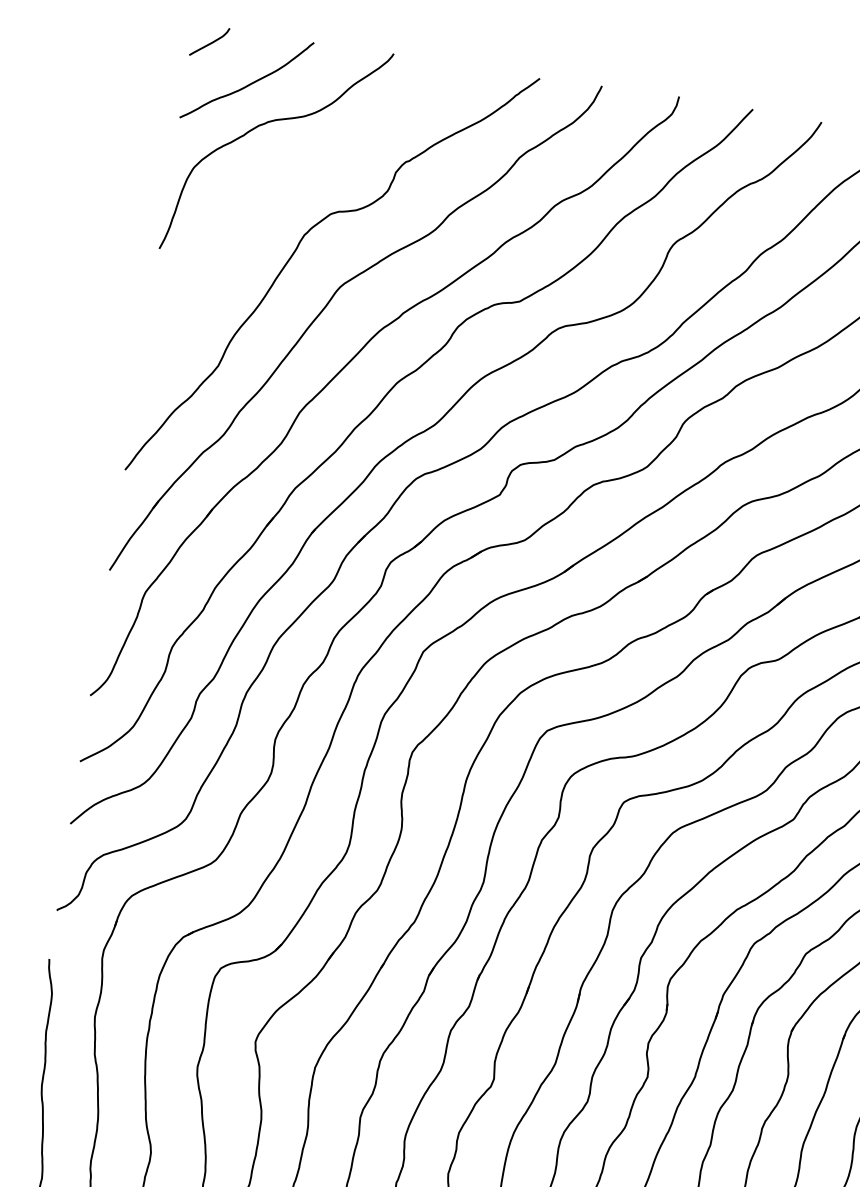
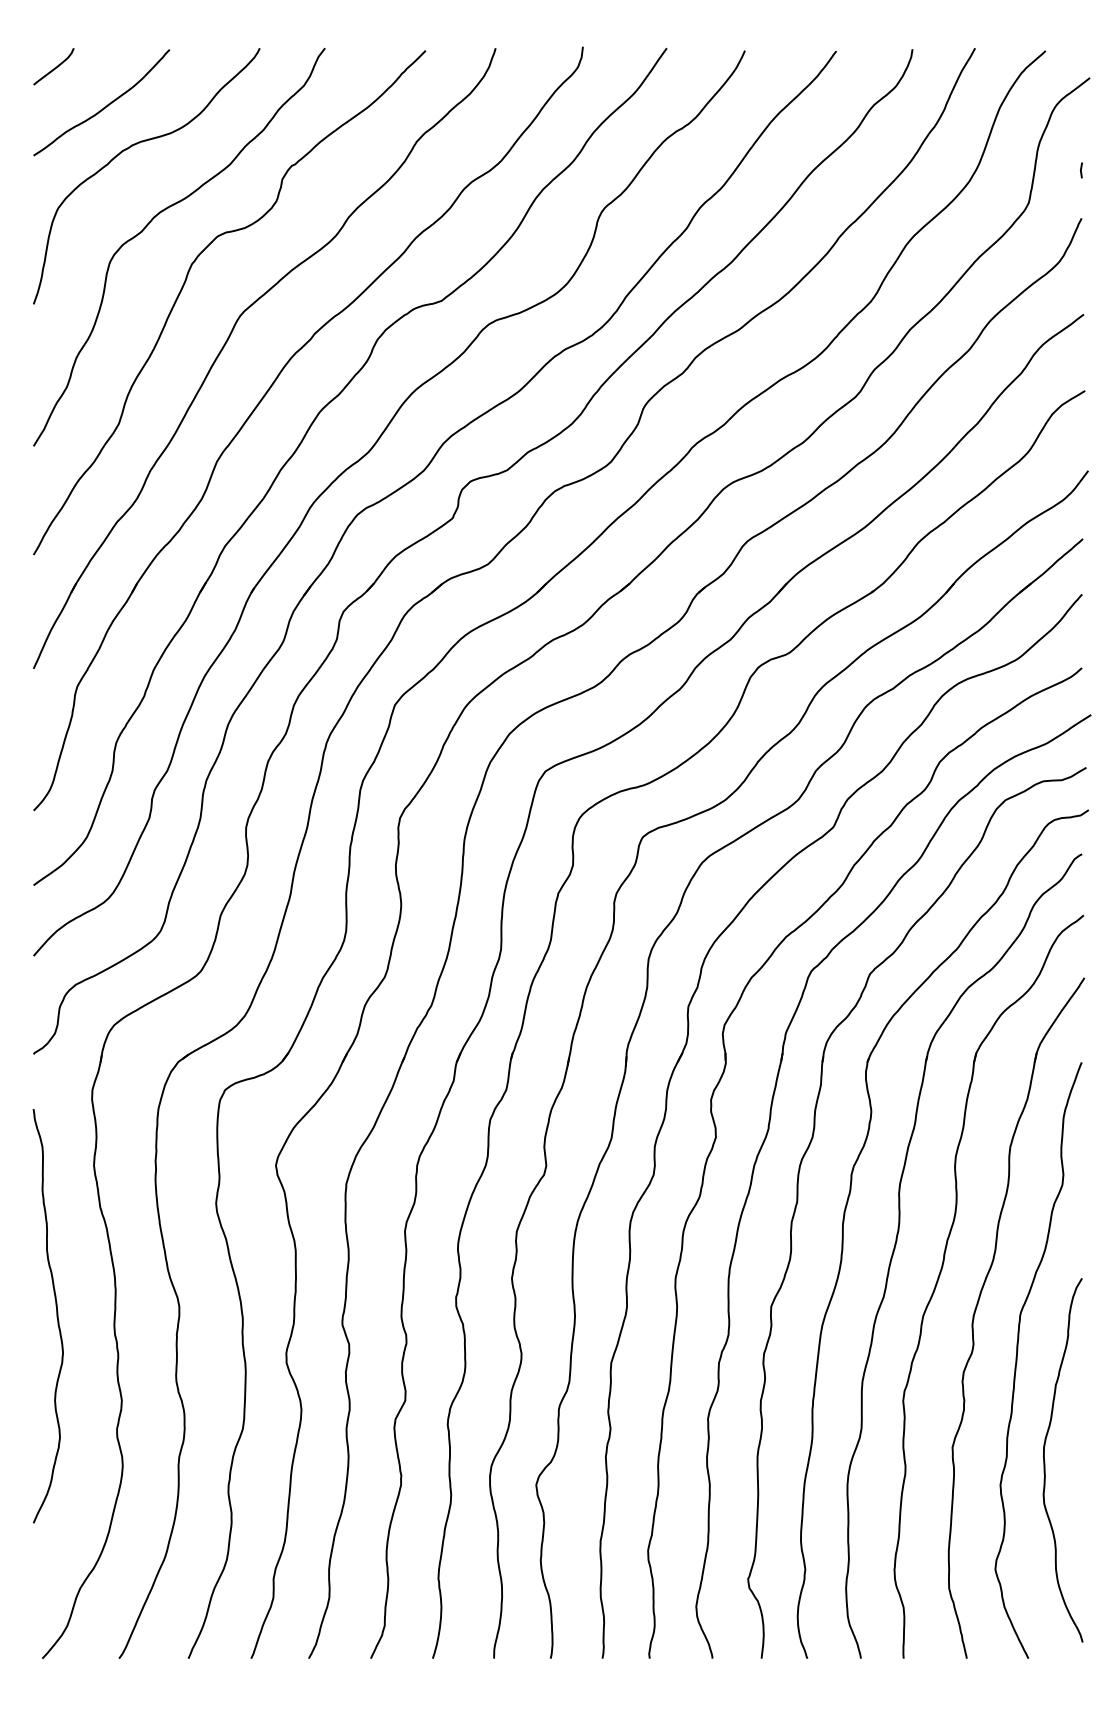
curve: (273, 193) -> (150, 223), added

